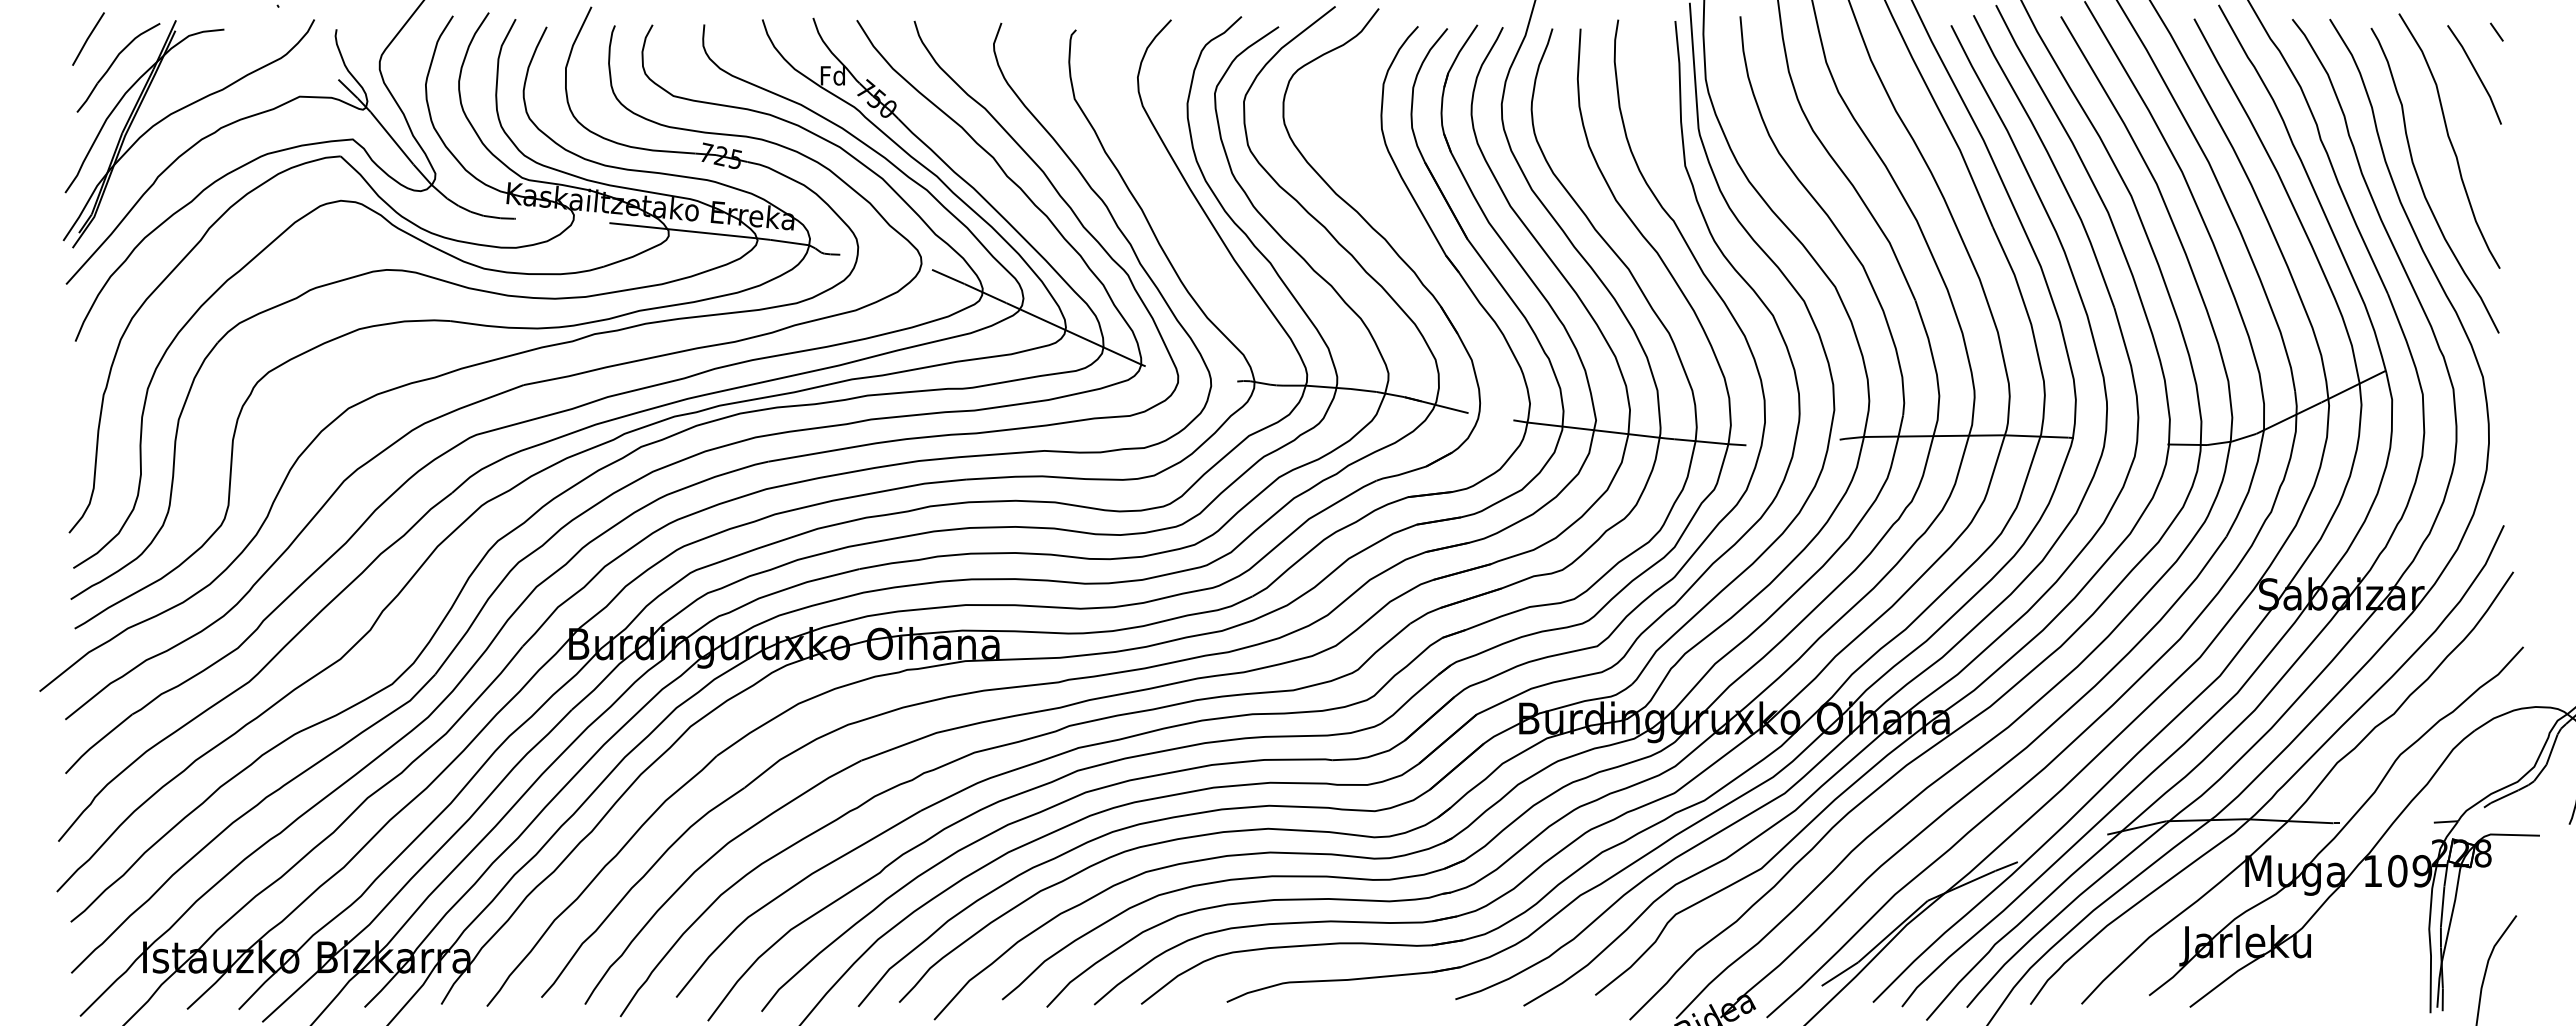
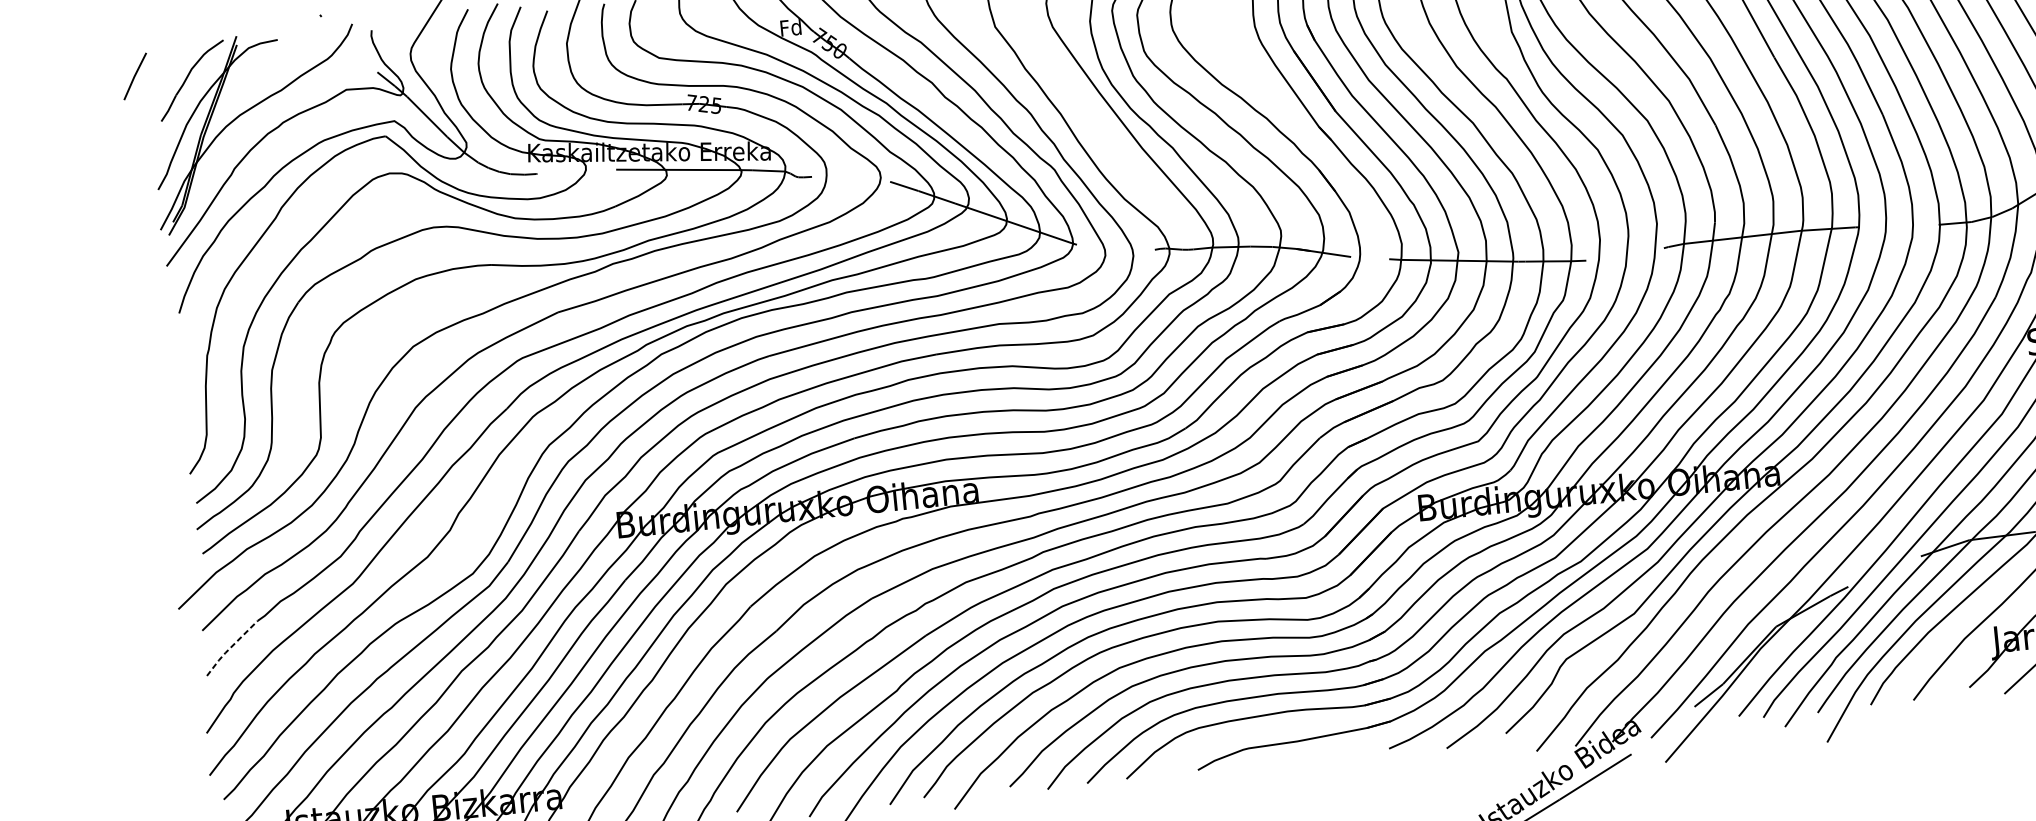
line: (88, 38) -> (135, 76), moved
line: (97, 743) -> (231, 647), solid -> dashed

